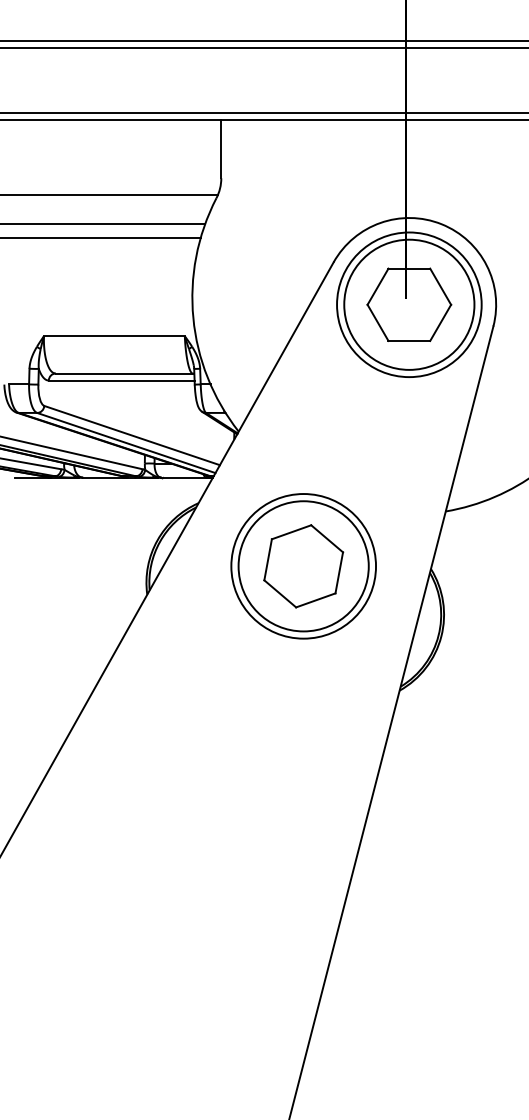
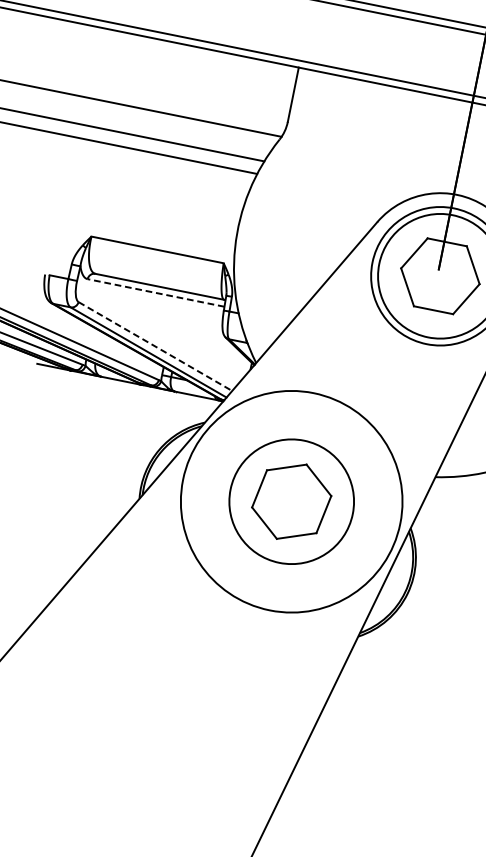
line: (121, 380) -> (155, 292), solid -> dashed
line: (132, 435) -> (155, 346), solid -> dashed
circle: (303, 566) -> (291, 501), size x1.6

